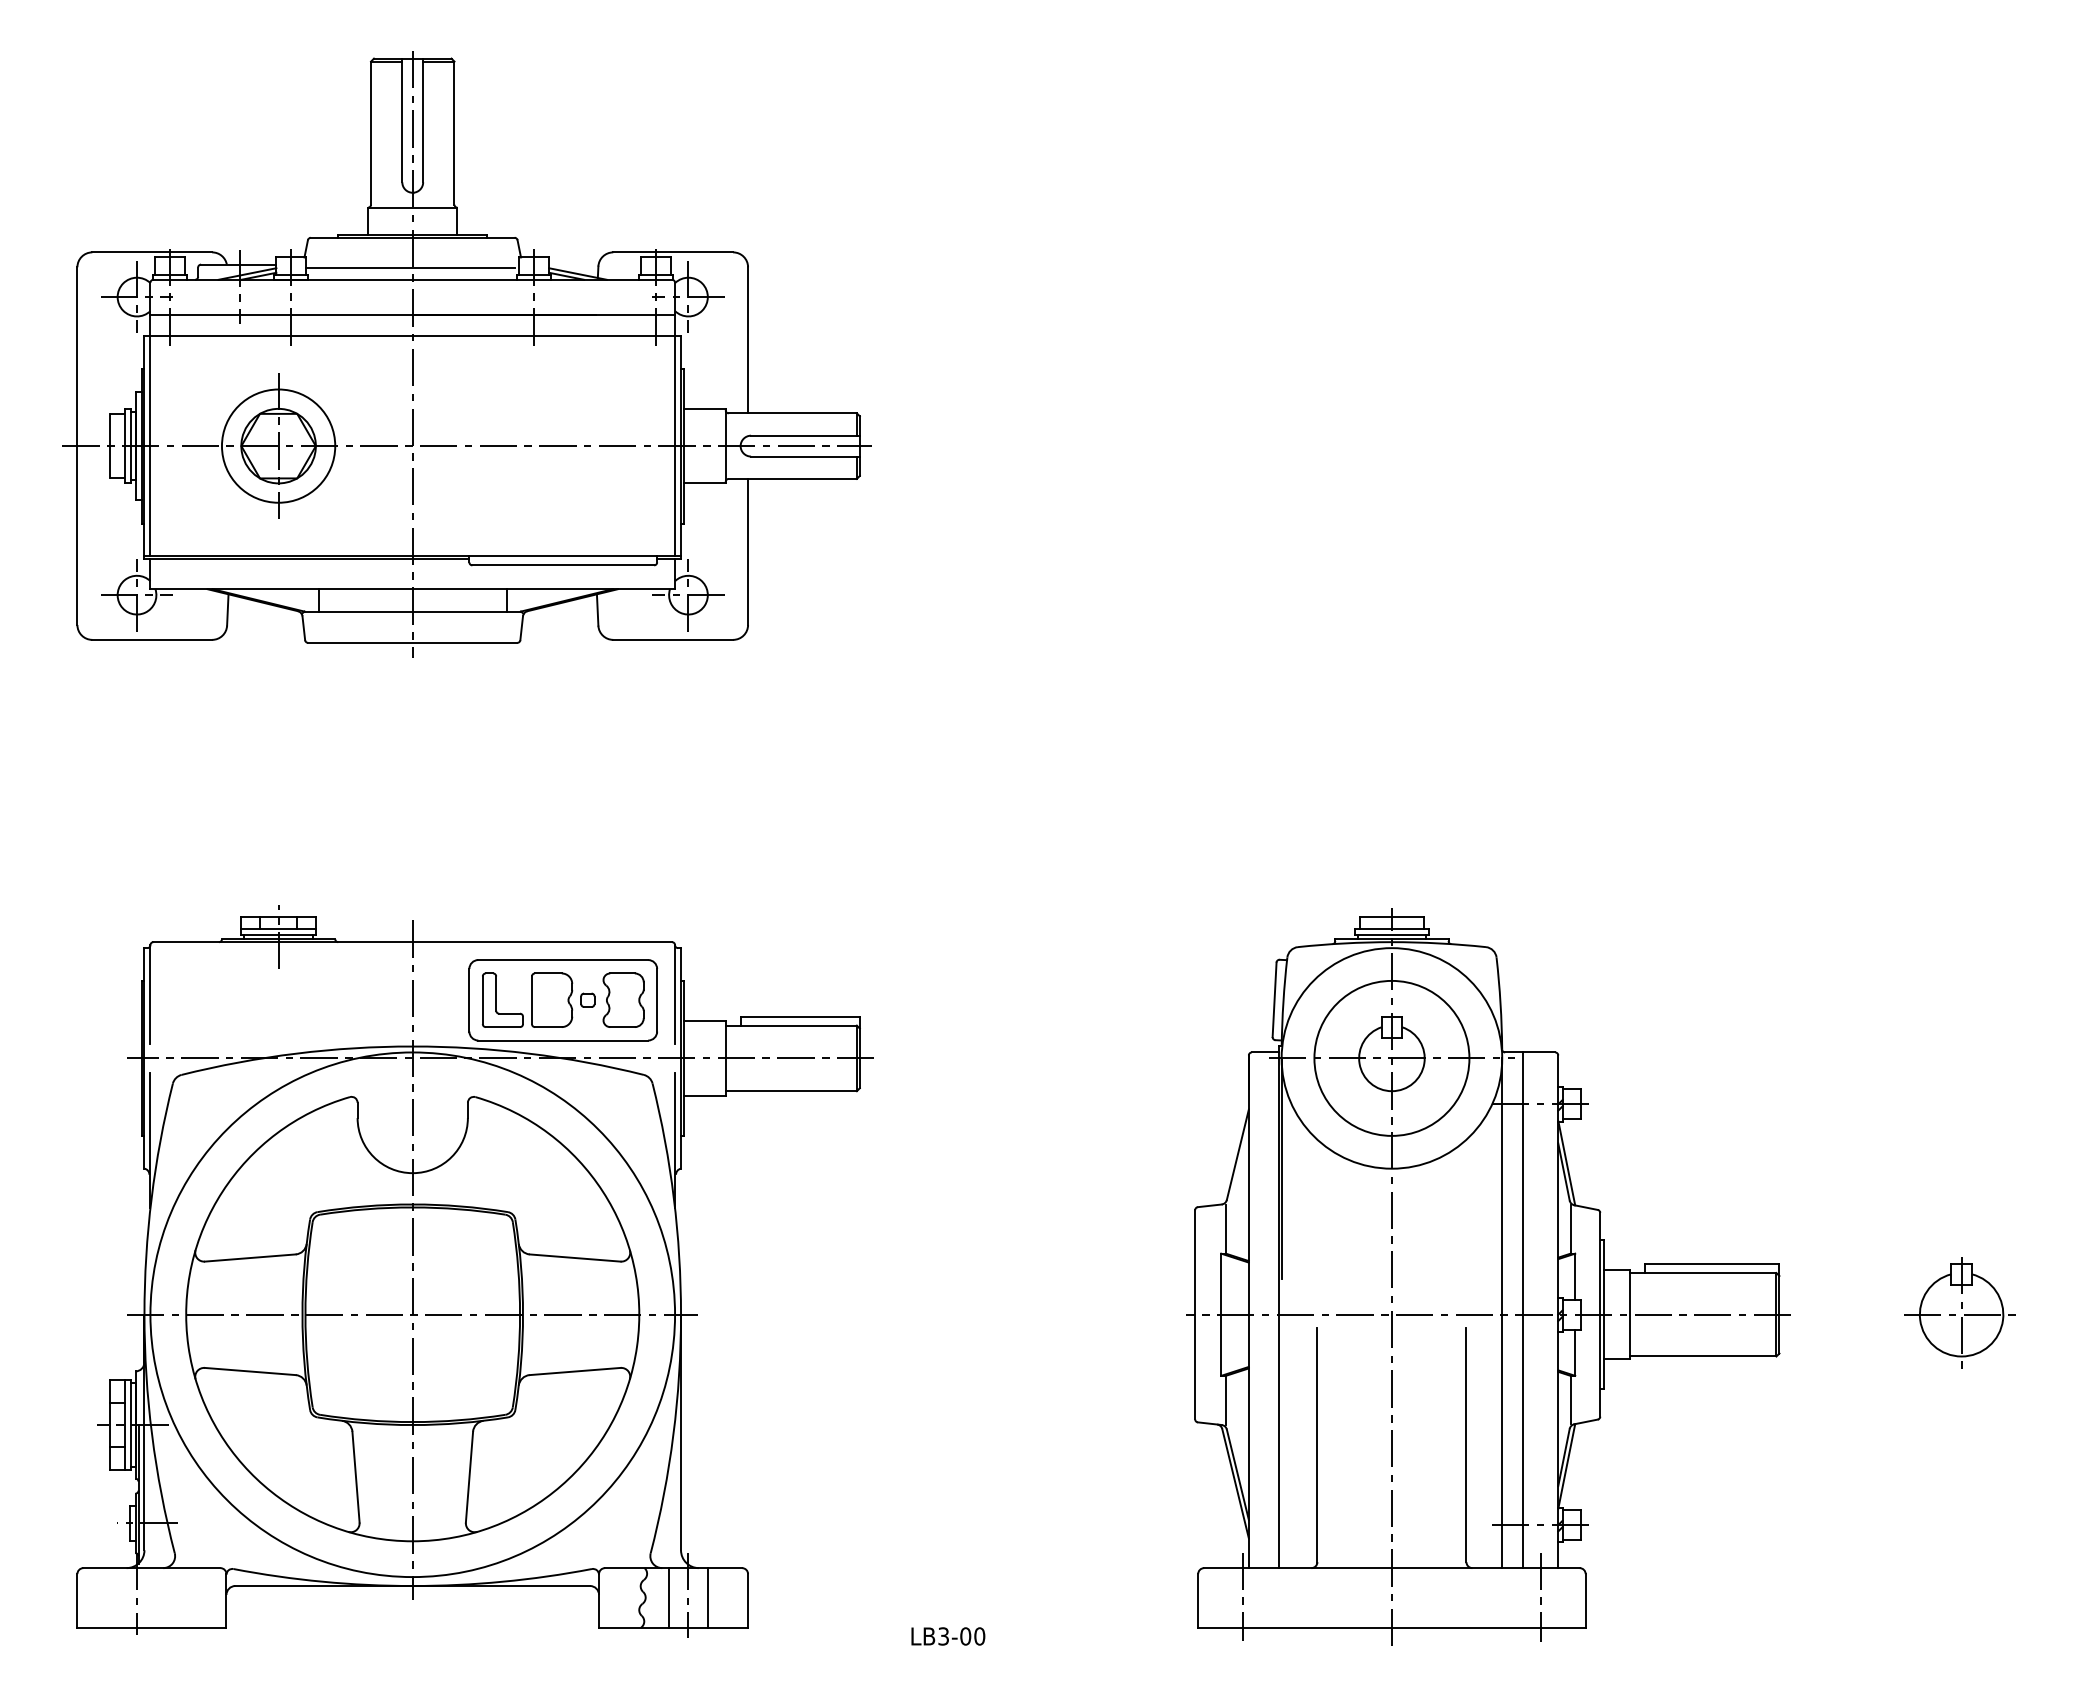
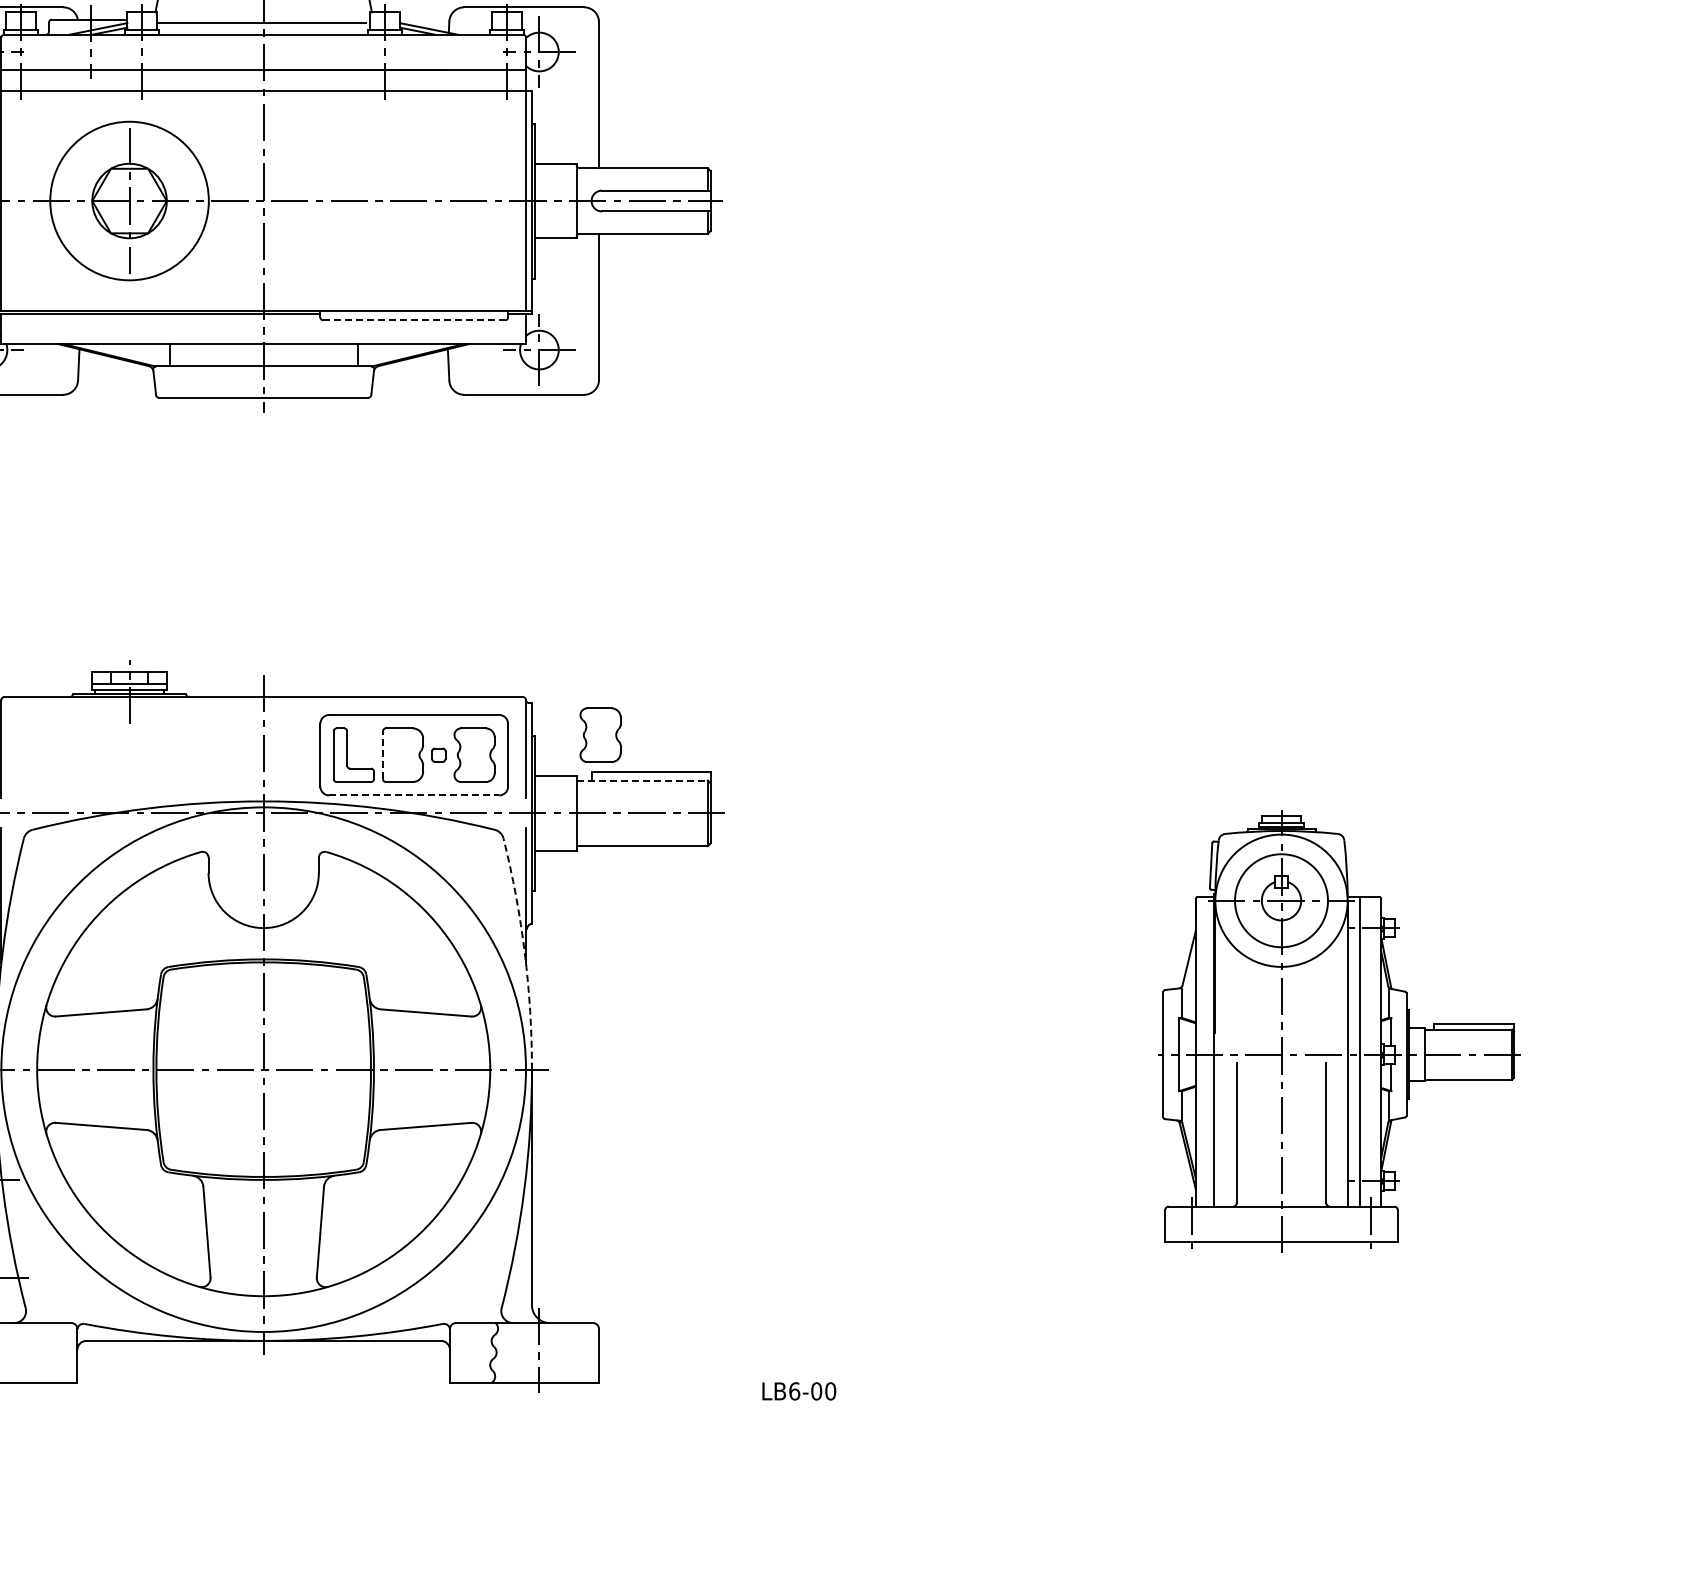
circle: (278, 445) -> (129, 200), size x1.4
line: (563, 565) -> (414, 320), solid -> dashed
part: (749, 979) -> (600, 734), added
line: (531, 1000) -> (382, 755), solid -> dashed
line: (791, 1025) -> (642, 780), solid -> dashed
line: (563, 1040) -> (414, 795), solid -> dashed
arc: (673, 1198) -> (524, 953), solid -> dashed
part: (1488, 1276) -> (1339, 1031), size x0.6
line: (669, 1597) -> (520, 1352), removed
line: (707, 1597) -> (558, 1352), removed
text: (943, 1636) -> (794, 1391), LB3-00 -> LB6-00

